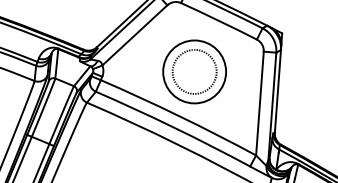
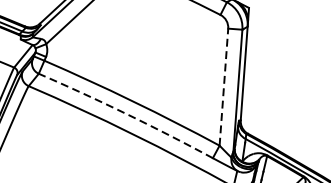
part: (194, 71) -> (150, 50), removed
line: (259, 103) -> (223, 87), solid -> dashed
arc: (173, 127) -> (126, 114), solid -> dashed

